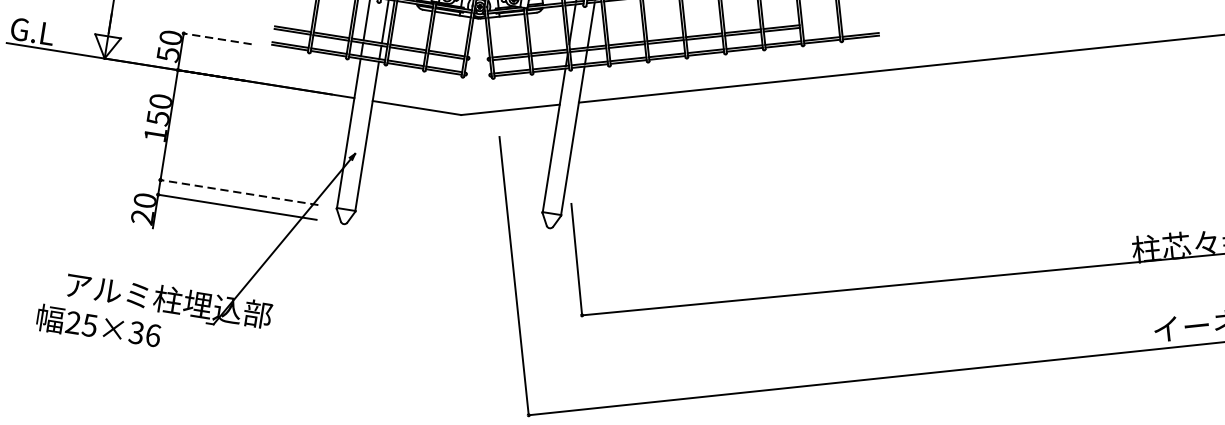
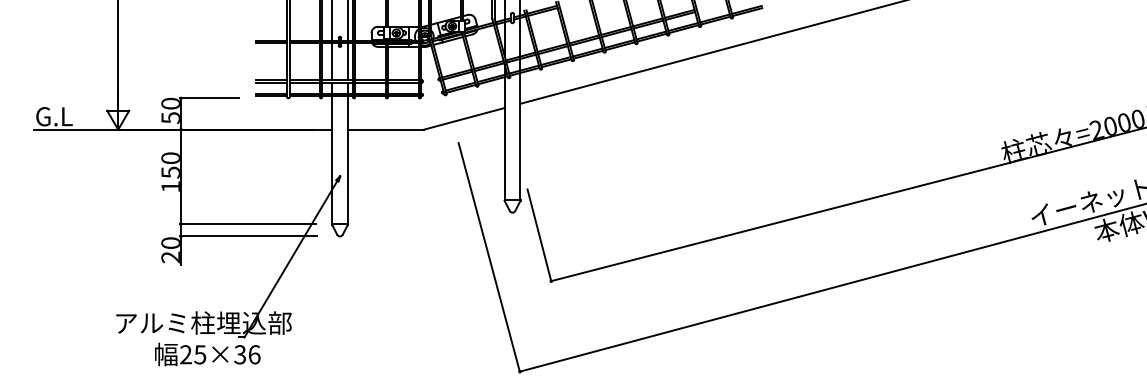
line: (216, 38) -> (209, 98), dashed -> solid
line: (239, 192) -> (248, 223), dashed -> solid
text: (98, 326) -> (207, 354), moved

